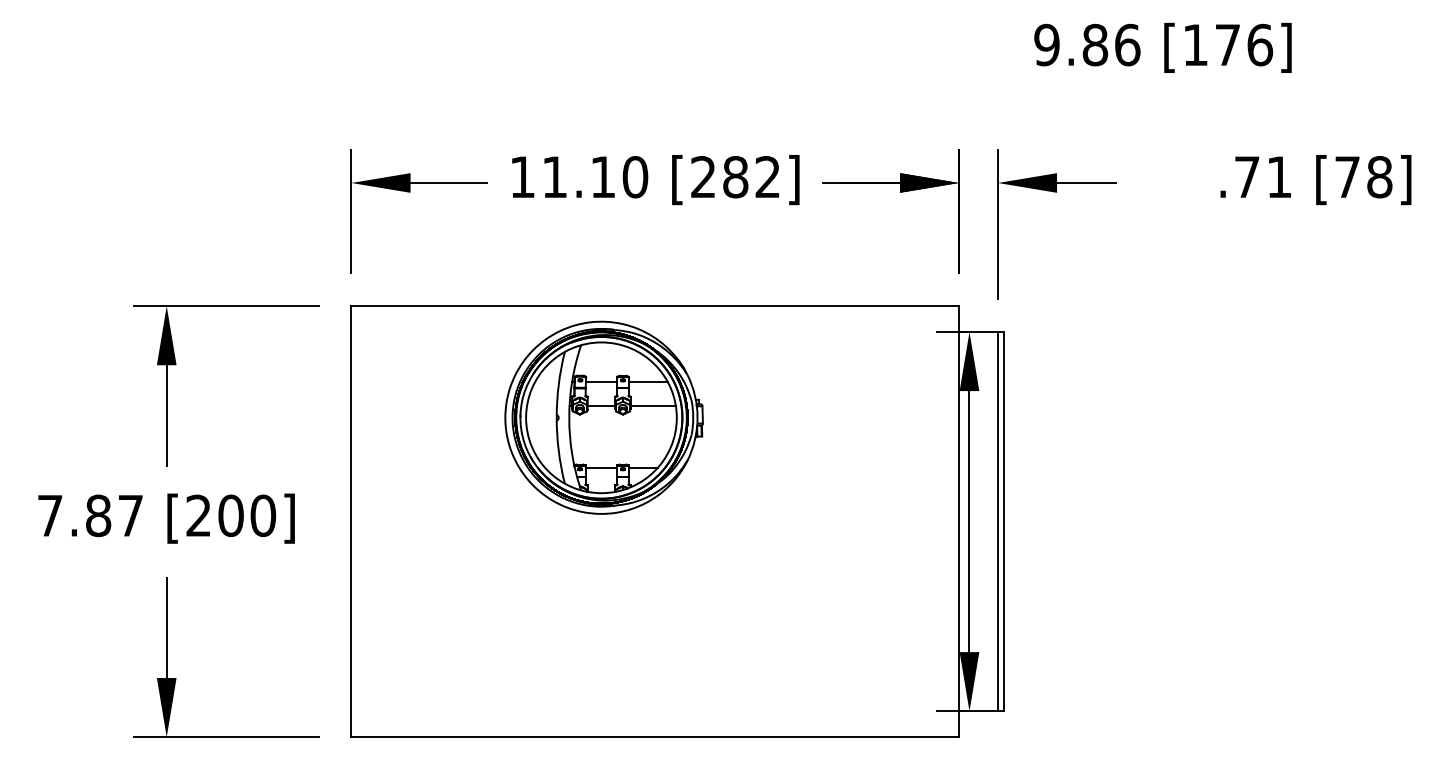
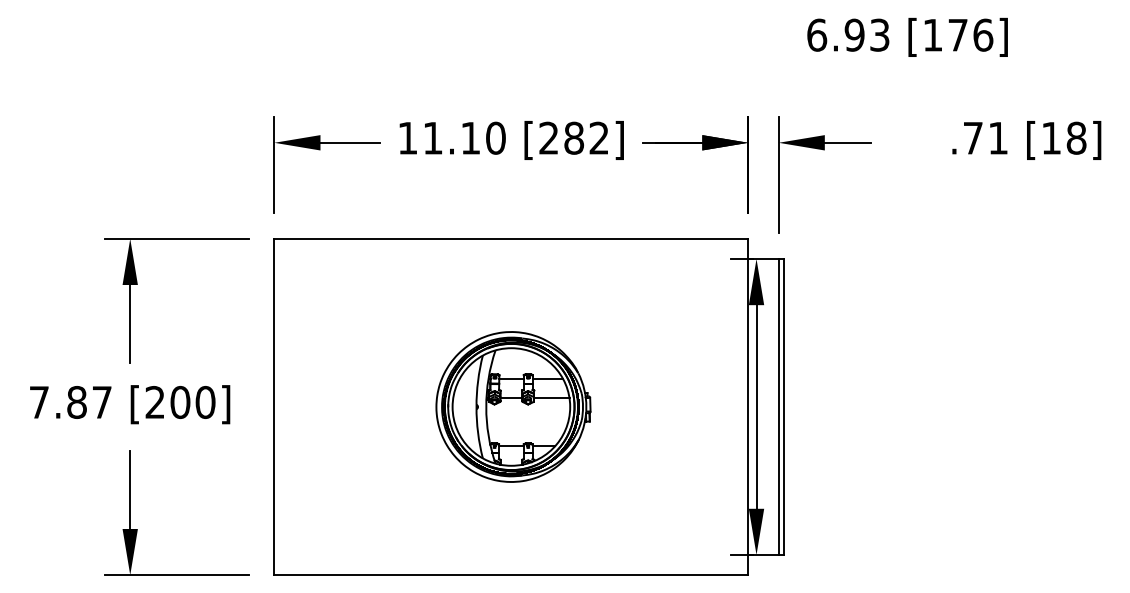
text: (1087, 44) -> (848, 34), 9.86 -> 6.93
text: (1347, 177) -> (1051, 138), [78] -> [18]
part: (604, 417) -> (513, 406), moved

